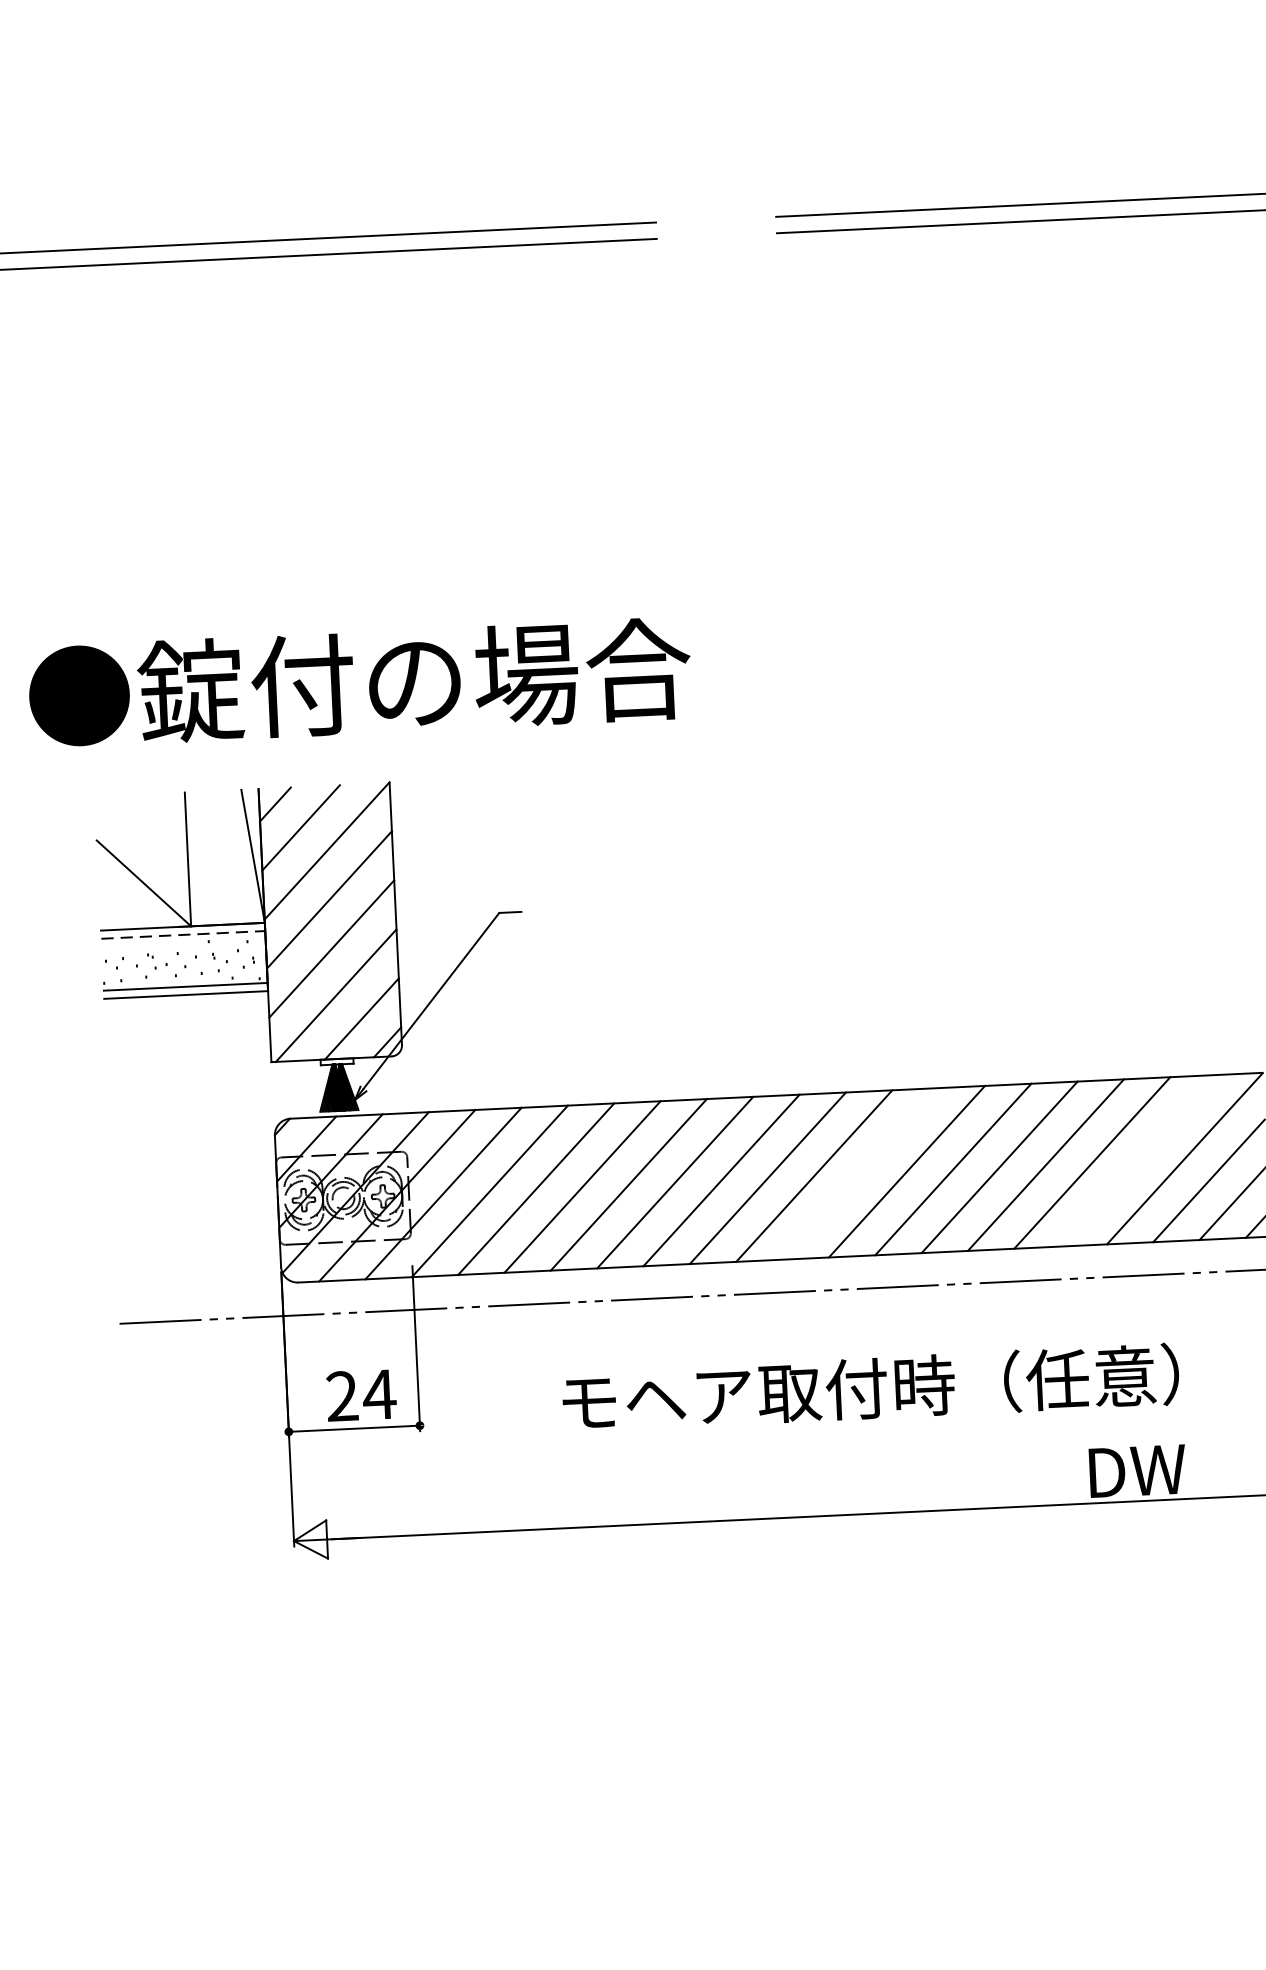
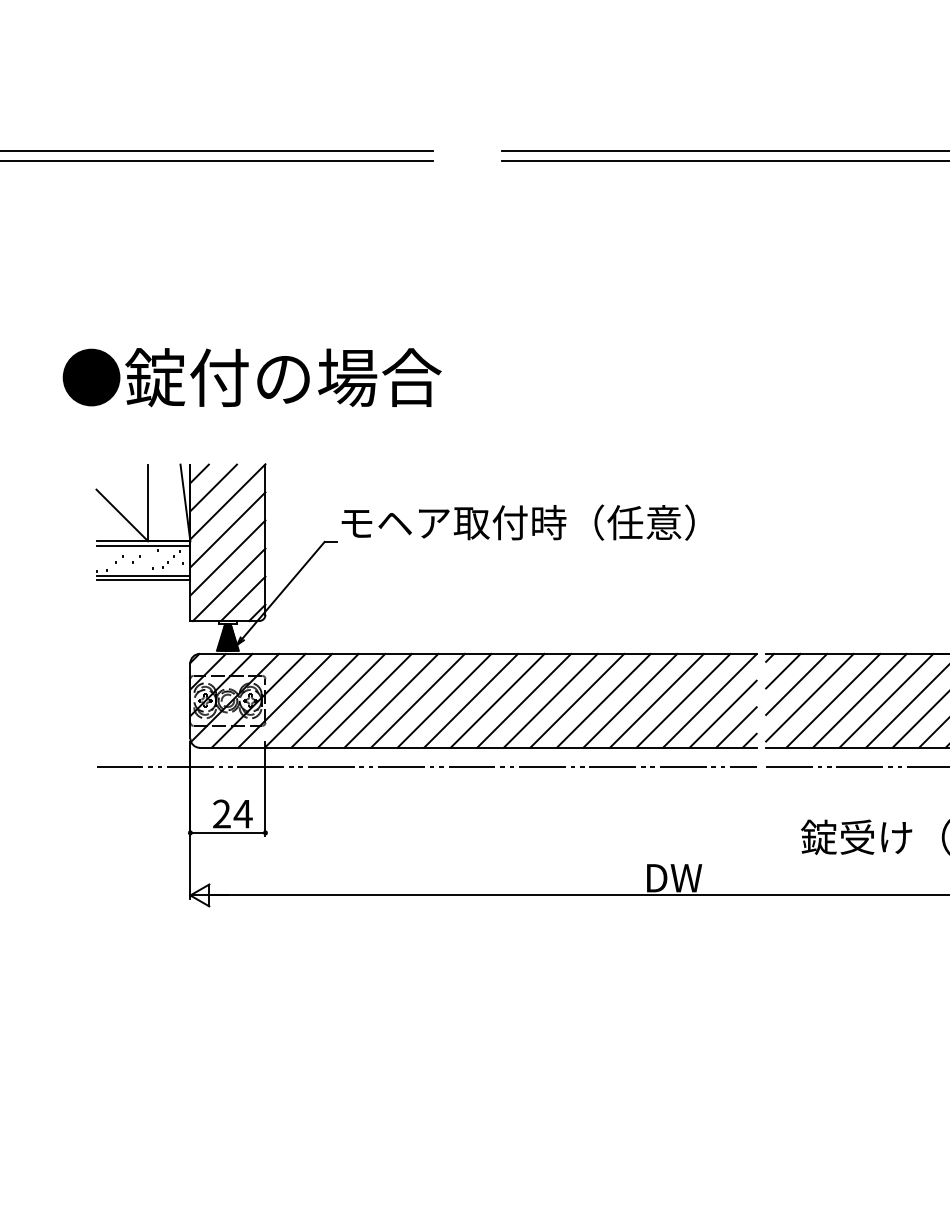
text: (358, 682) -> (251, 377), moved
line: (183, 934) -> (143, 545), dashed -> solid
line: (1138, 1160) -> (683, 700), added
line: (861, 1173) -> (524, 700), added
text: (869, 1388) -> (517, 522), moved

